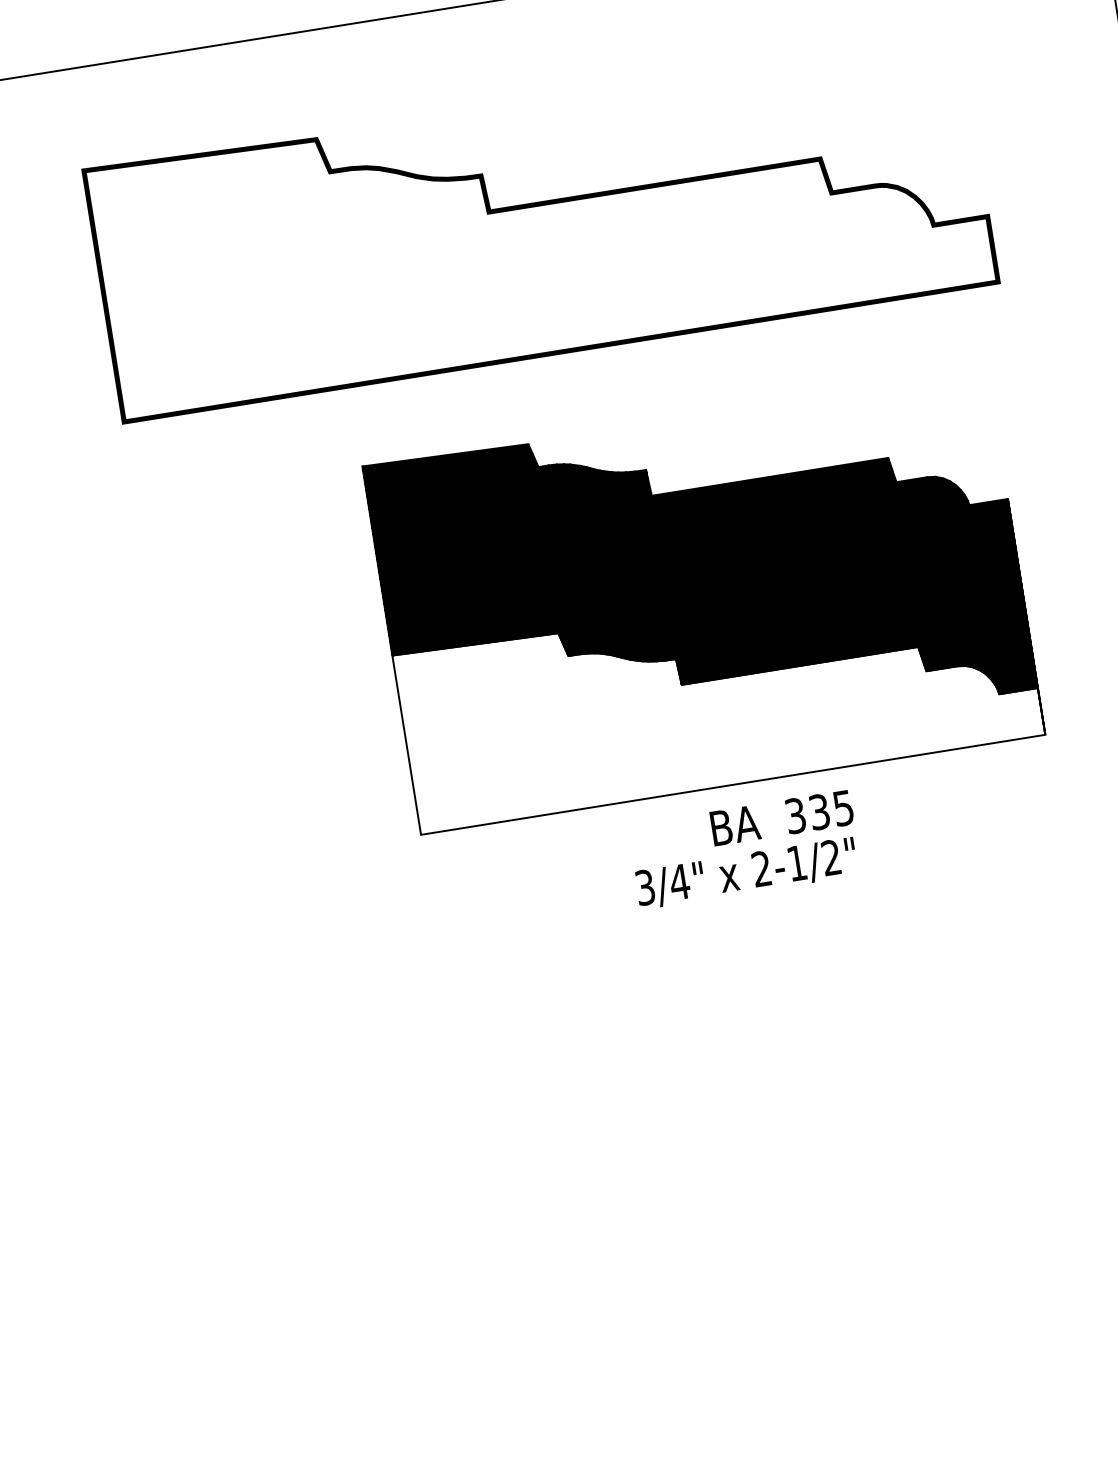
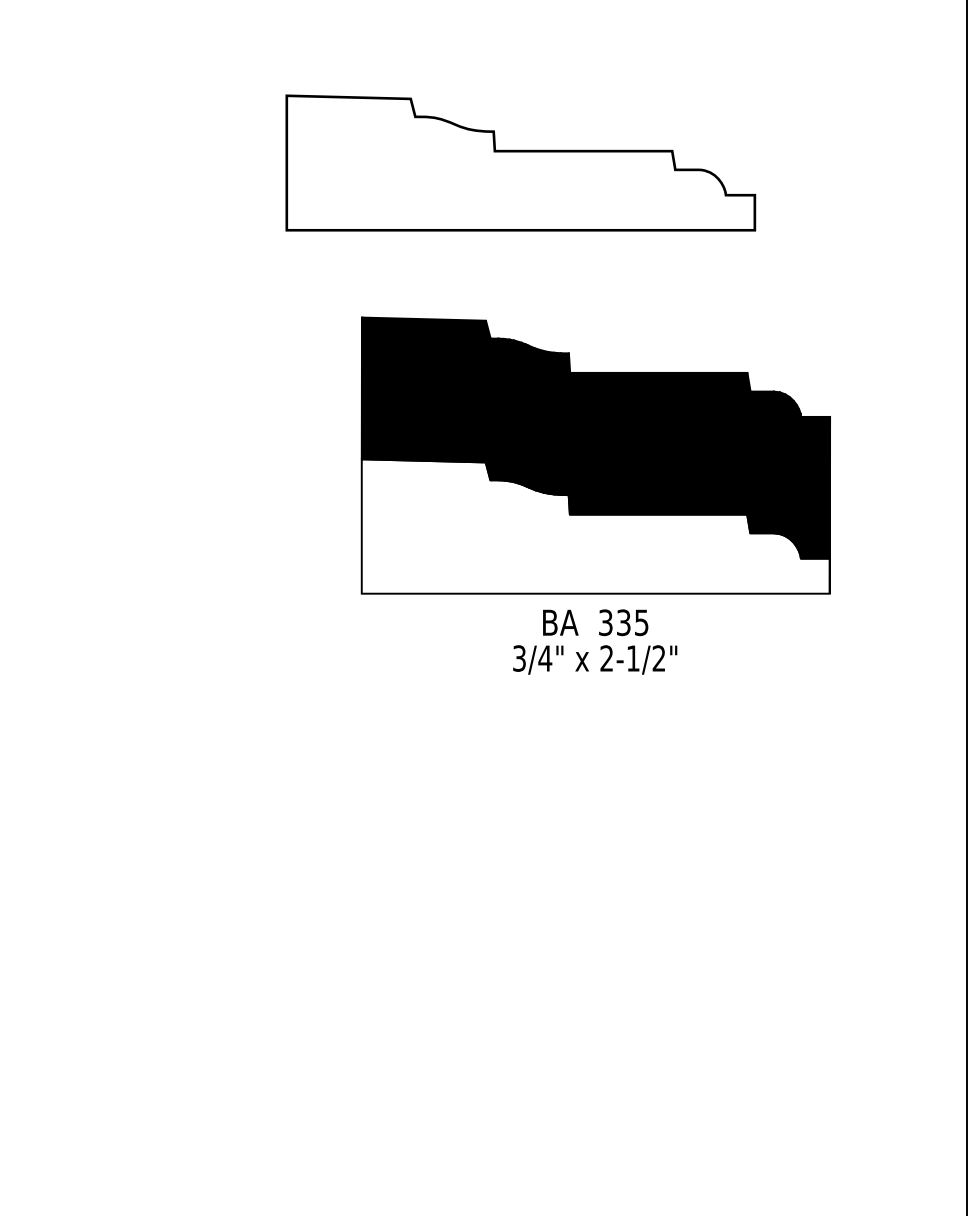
part: (540, 225) -> (520, 162), size x0.71
text: (781, 817) -> (595, 622), moved

